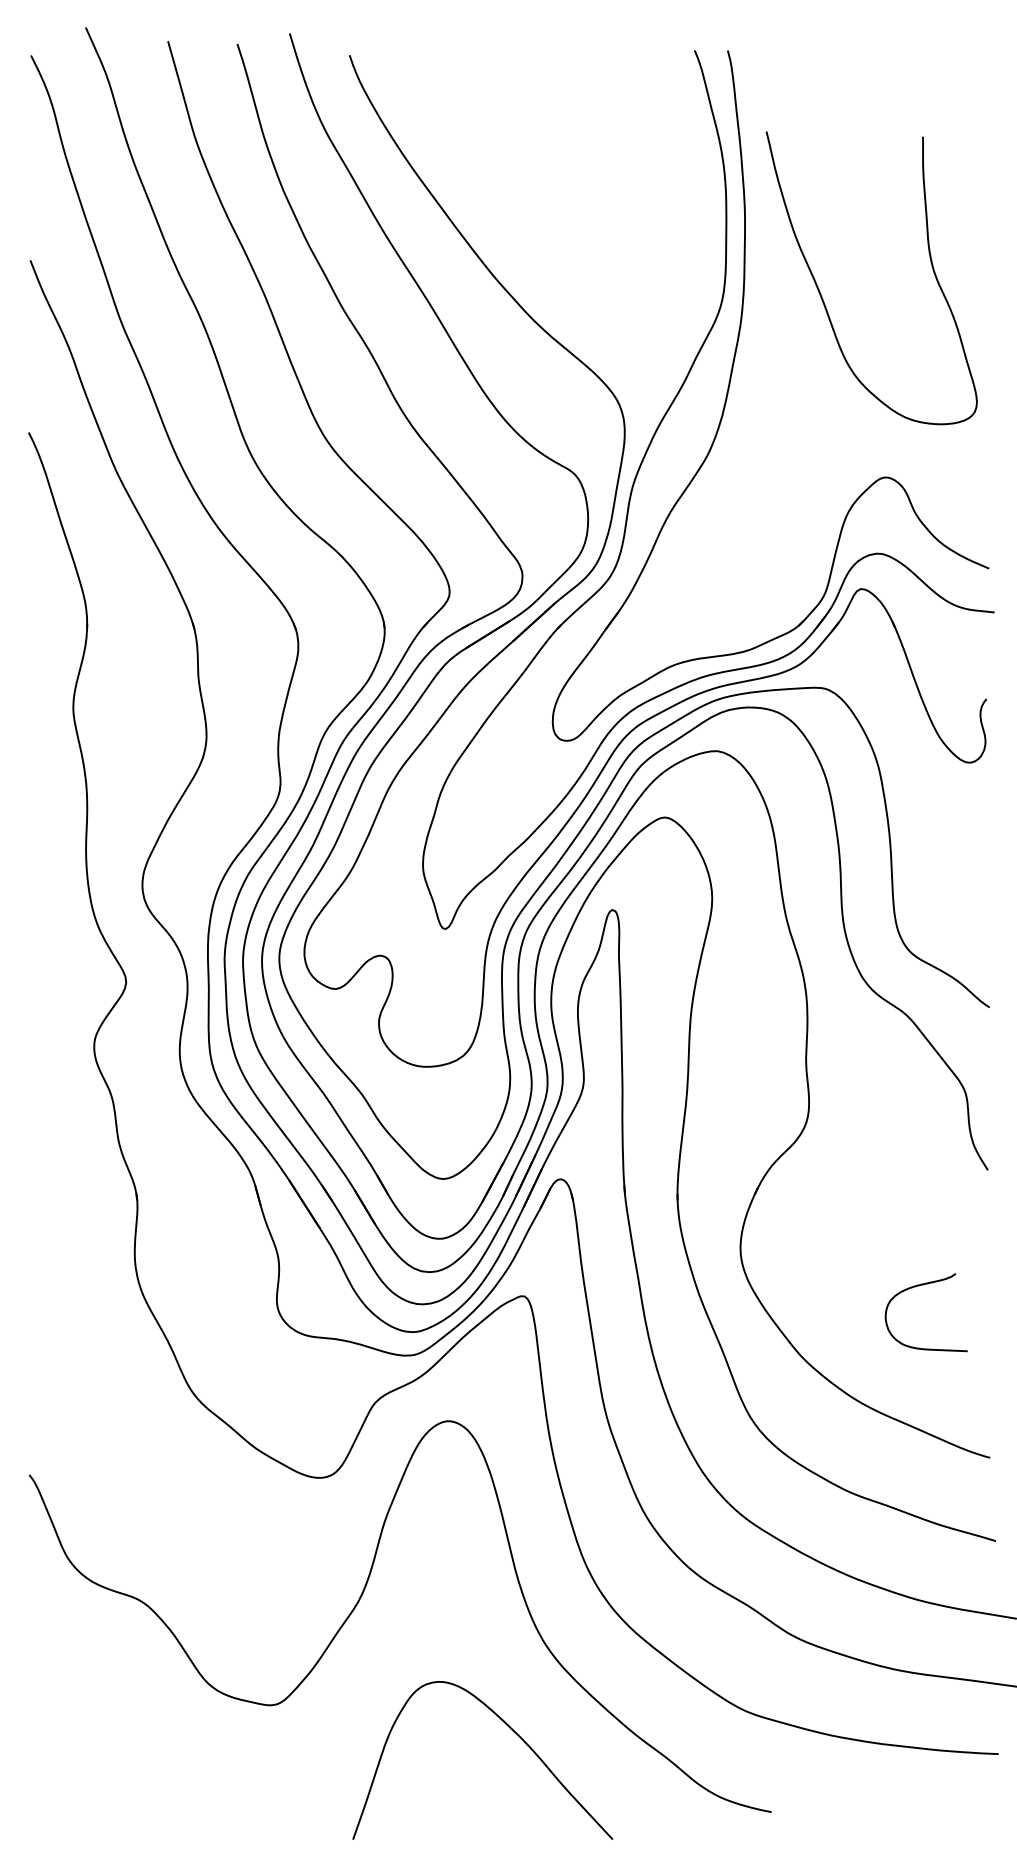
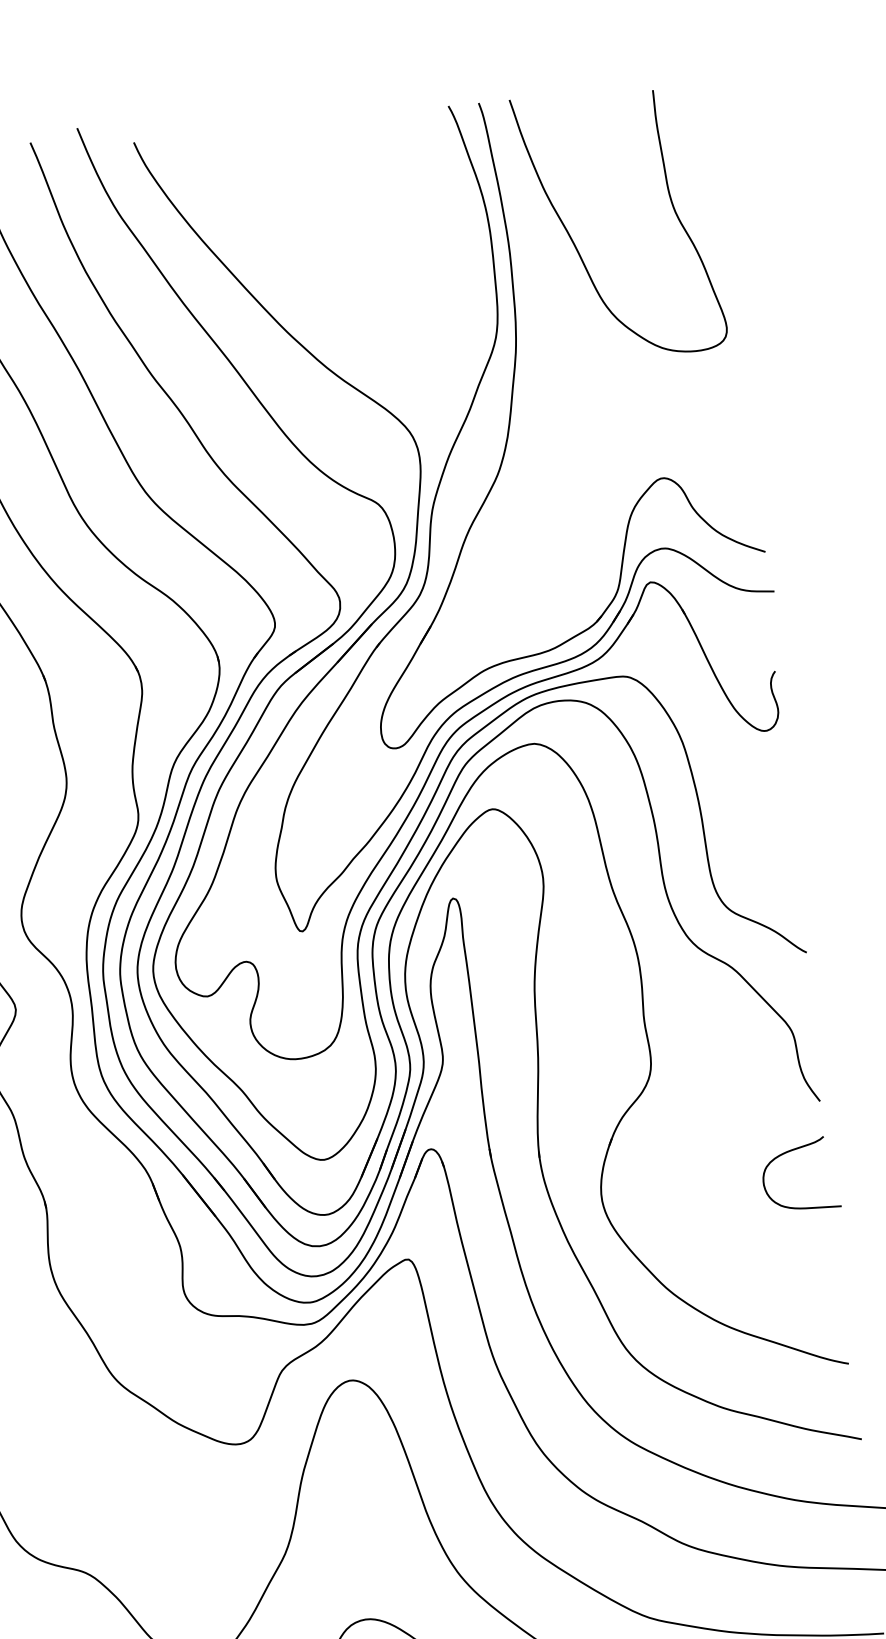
curve: (822, 296) -> (575, 245), moved
curve: (919, 1286) -> (791, 1151), moved

